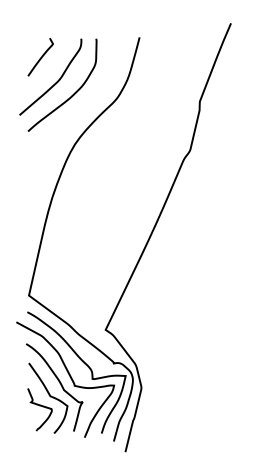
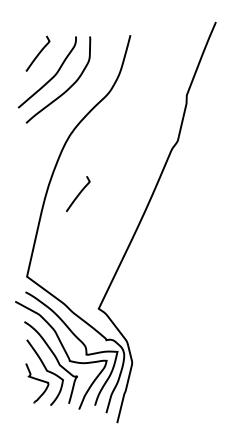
curve: (83, 207) -> (78, 194), added

